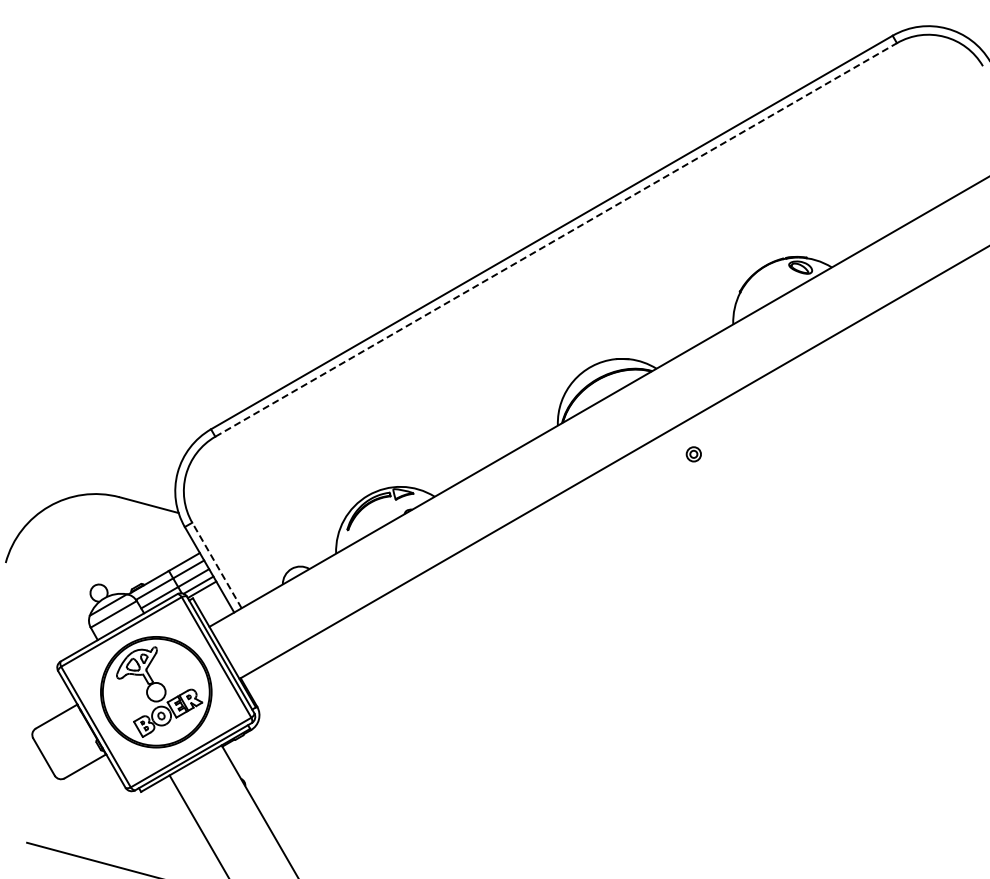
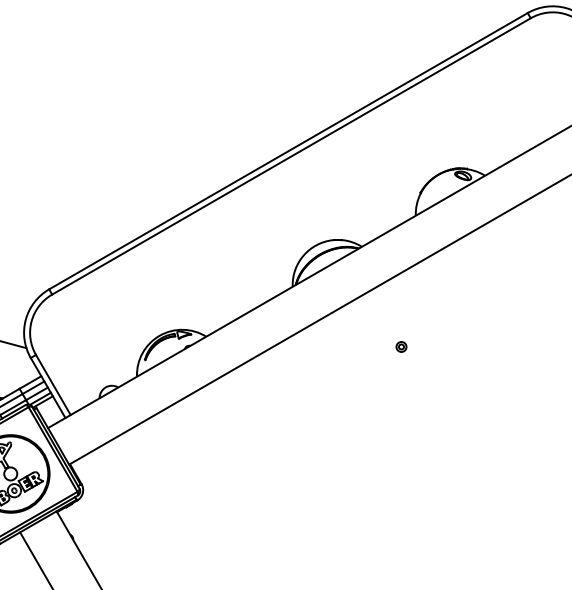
line: (556, 239) -> (291, 156), dashed -> solid
part: (693, 454) -> (401, 347), moved
line: (216, 565) -> (53, 384), dashed -> solid

